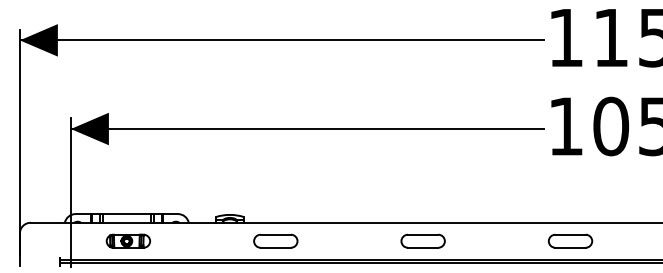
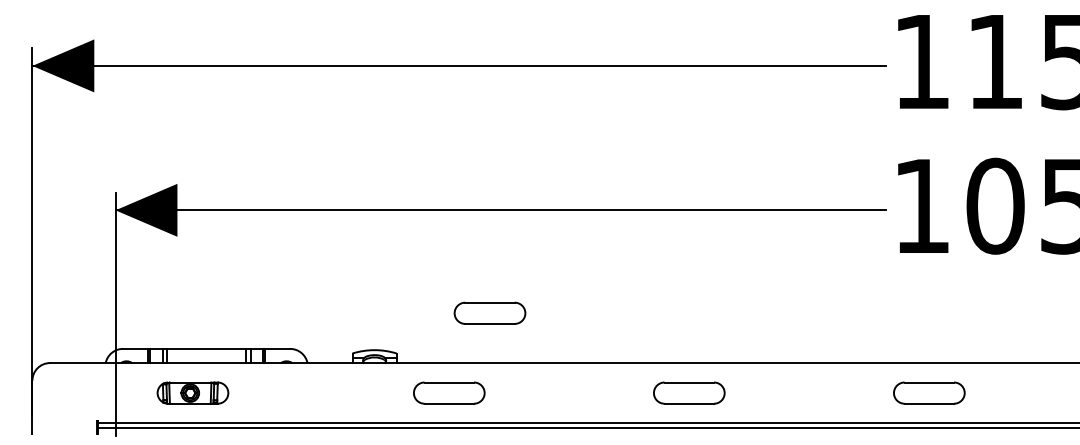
part: (300, 191) -> (489, 312), added
part: (128, 240) -> (193, 391), moved

